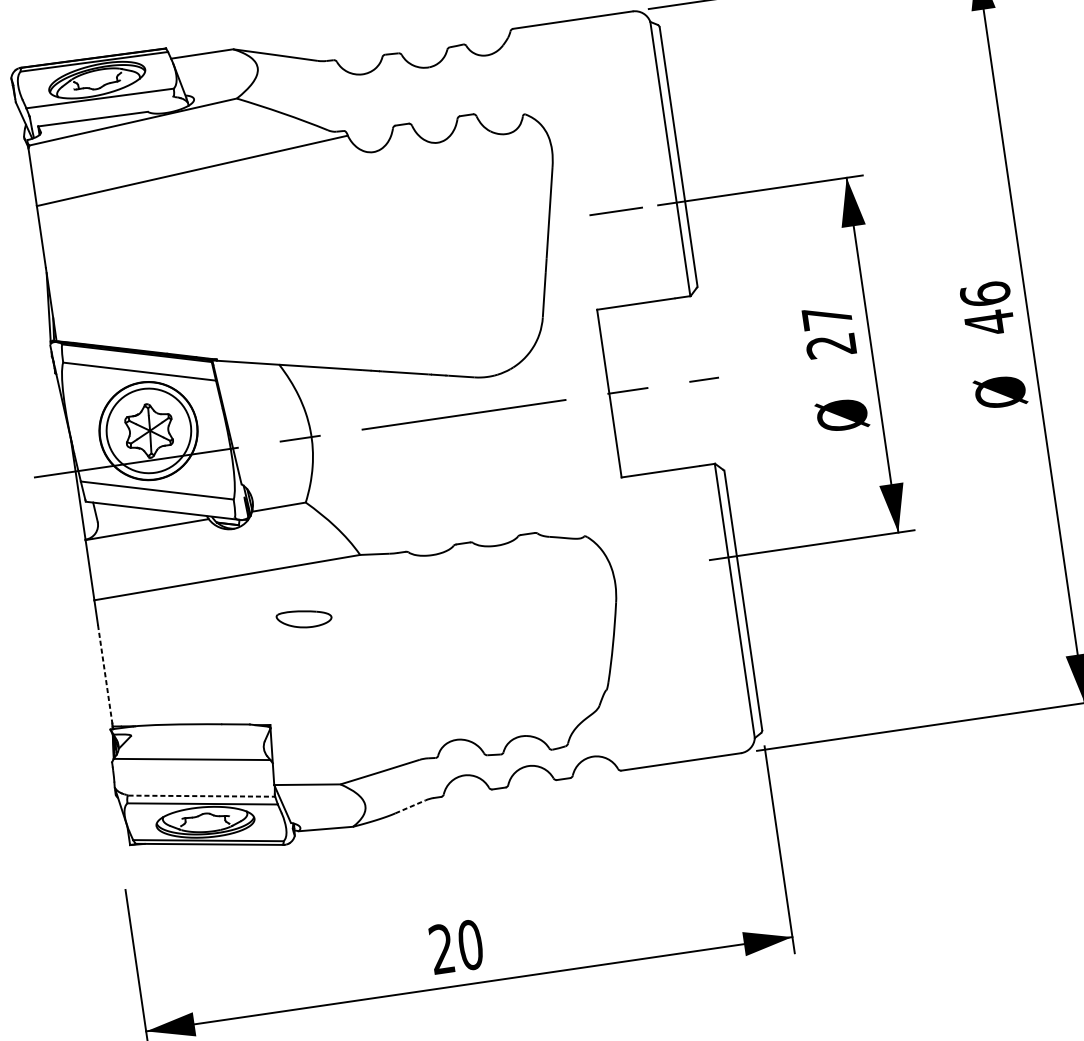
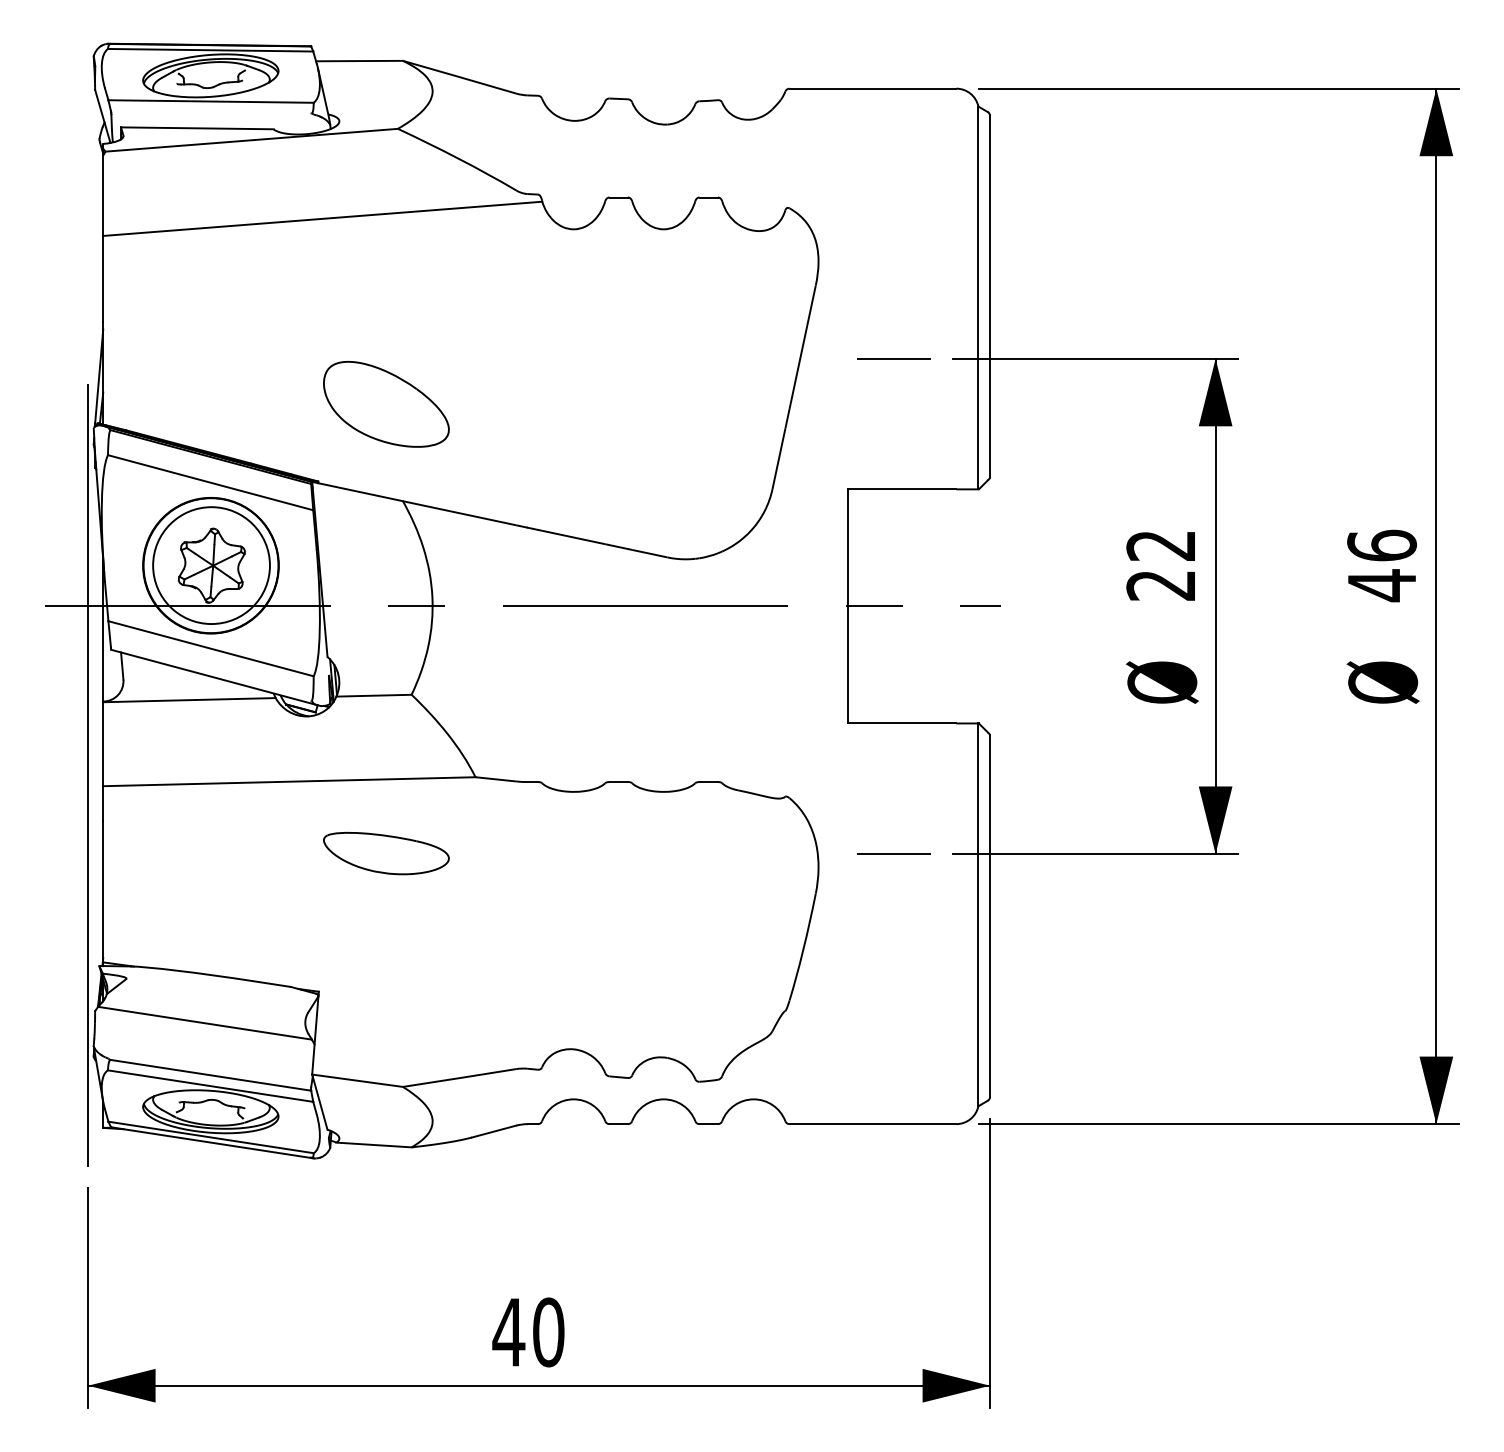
part: (257, 296) -> (386, 403), added
text: (826, 317) -> (1160, 545), 27 -> 22
line: (667, 566) -> (893, 854), added
line: (82, 593) -> (88, 774), added
part: (304, 618) -> (386, 853), size x1.67
line: (105, 675) -> (103, 891), dashed -> solid
line: (202, 796) -> (211, 1075), dashed -> solid
line: (410, 806) -> (494, 1131), dashed -> solid
text: (441, 948) -> (508, 1331), 20 -> 40

